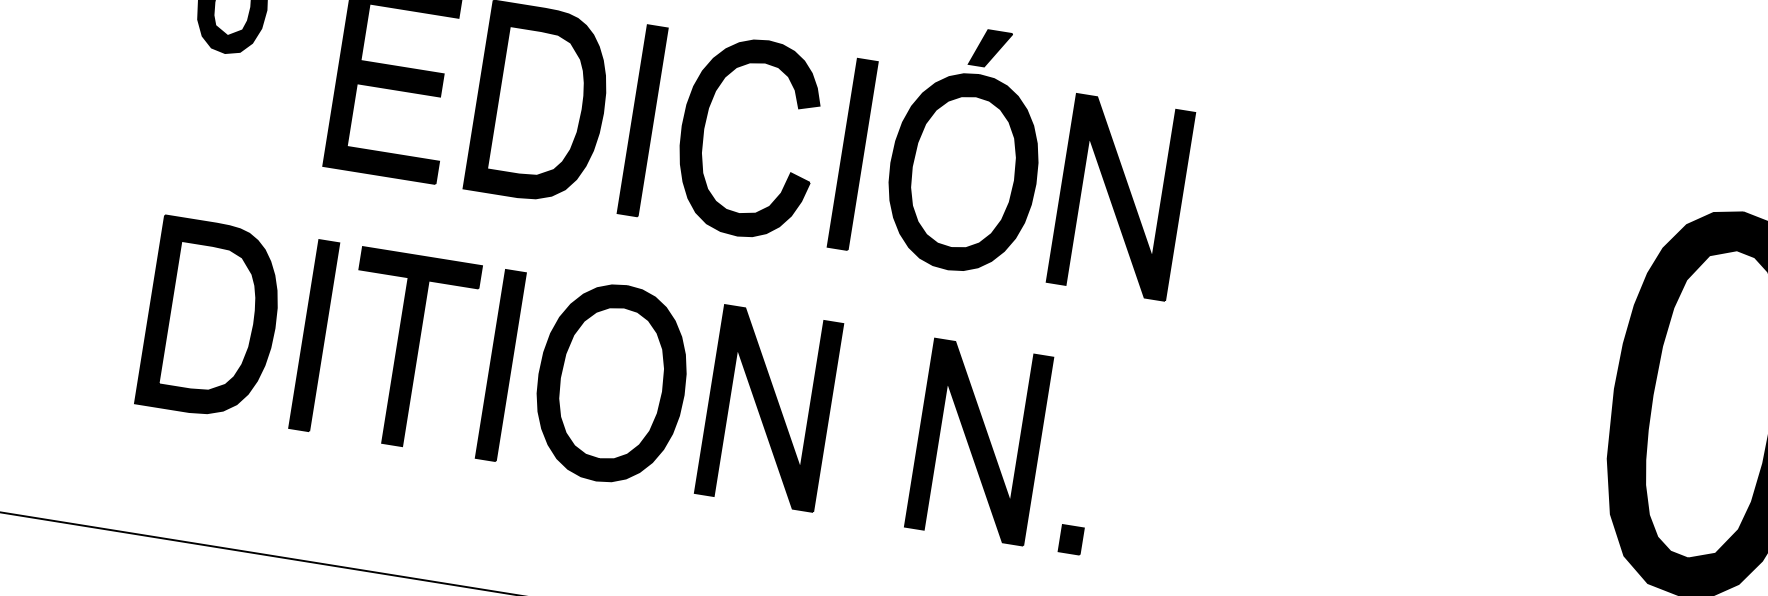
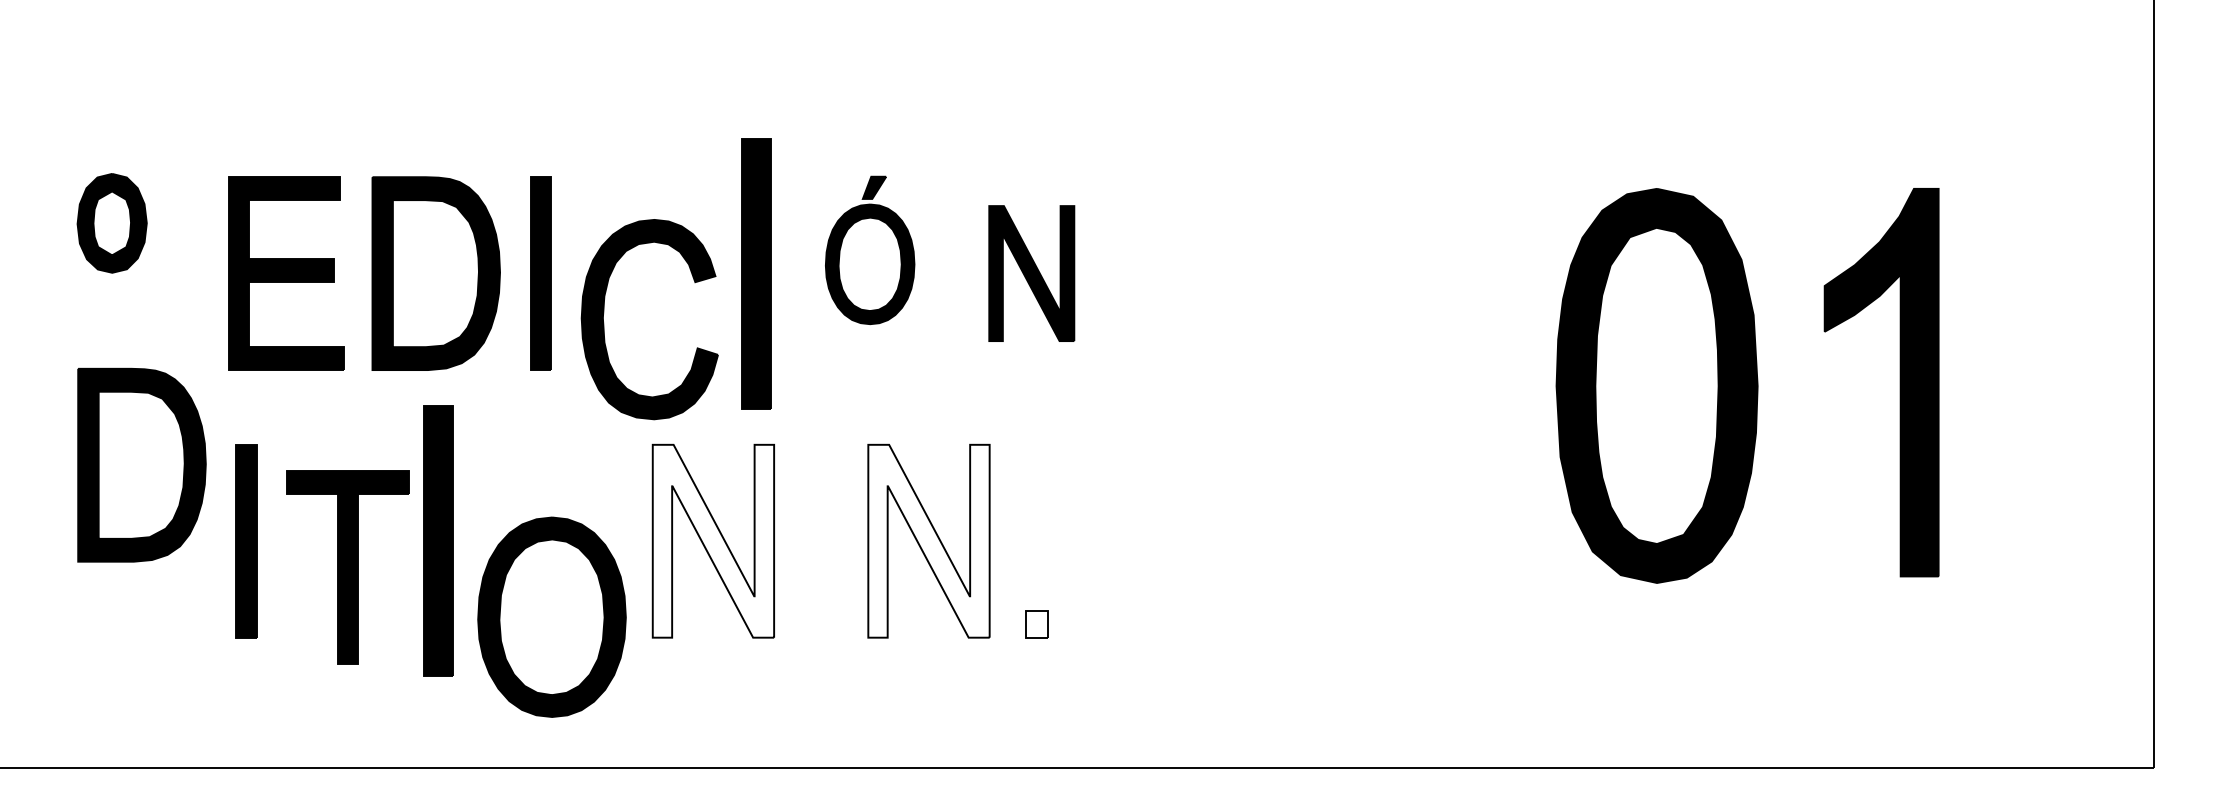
part: (704, 134) -> (604, 323), moved
part: (966, 149) -> (869, 250), size x0.6
part: (852, 154) -> (756, 273), size x1.4
part: (1120, 197) -> (1031, 273), size x0.7
part: (211, 318) -> (141, 464), moved
part: (406, 350) -> (347, 567), moved
part: (501, 365) -> (438, 541), size x1.4
part: (611, 382) -> (551, 616), moved
fill: (769, 407) -> (713, 540), removed
fill: (978, 441) -> (928, 540), removed
fill: (1071, 539) -> (1036, 623), removed

